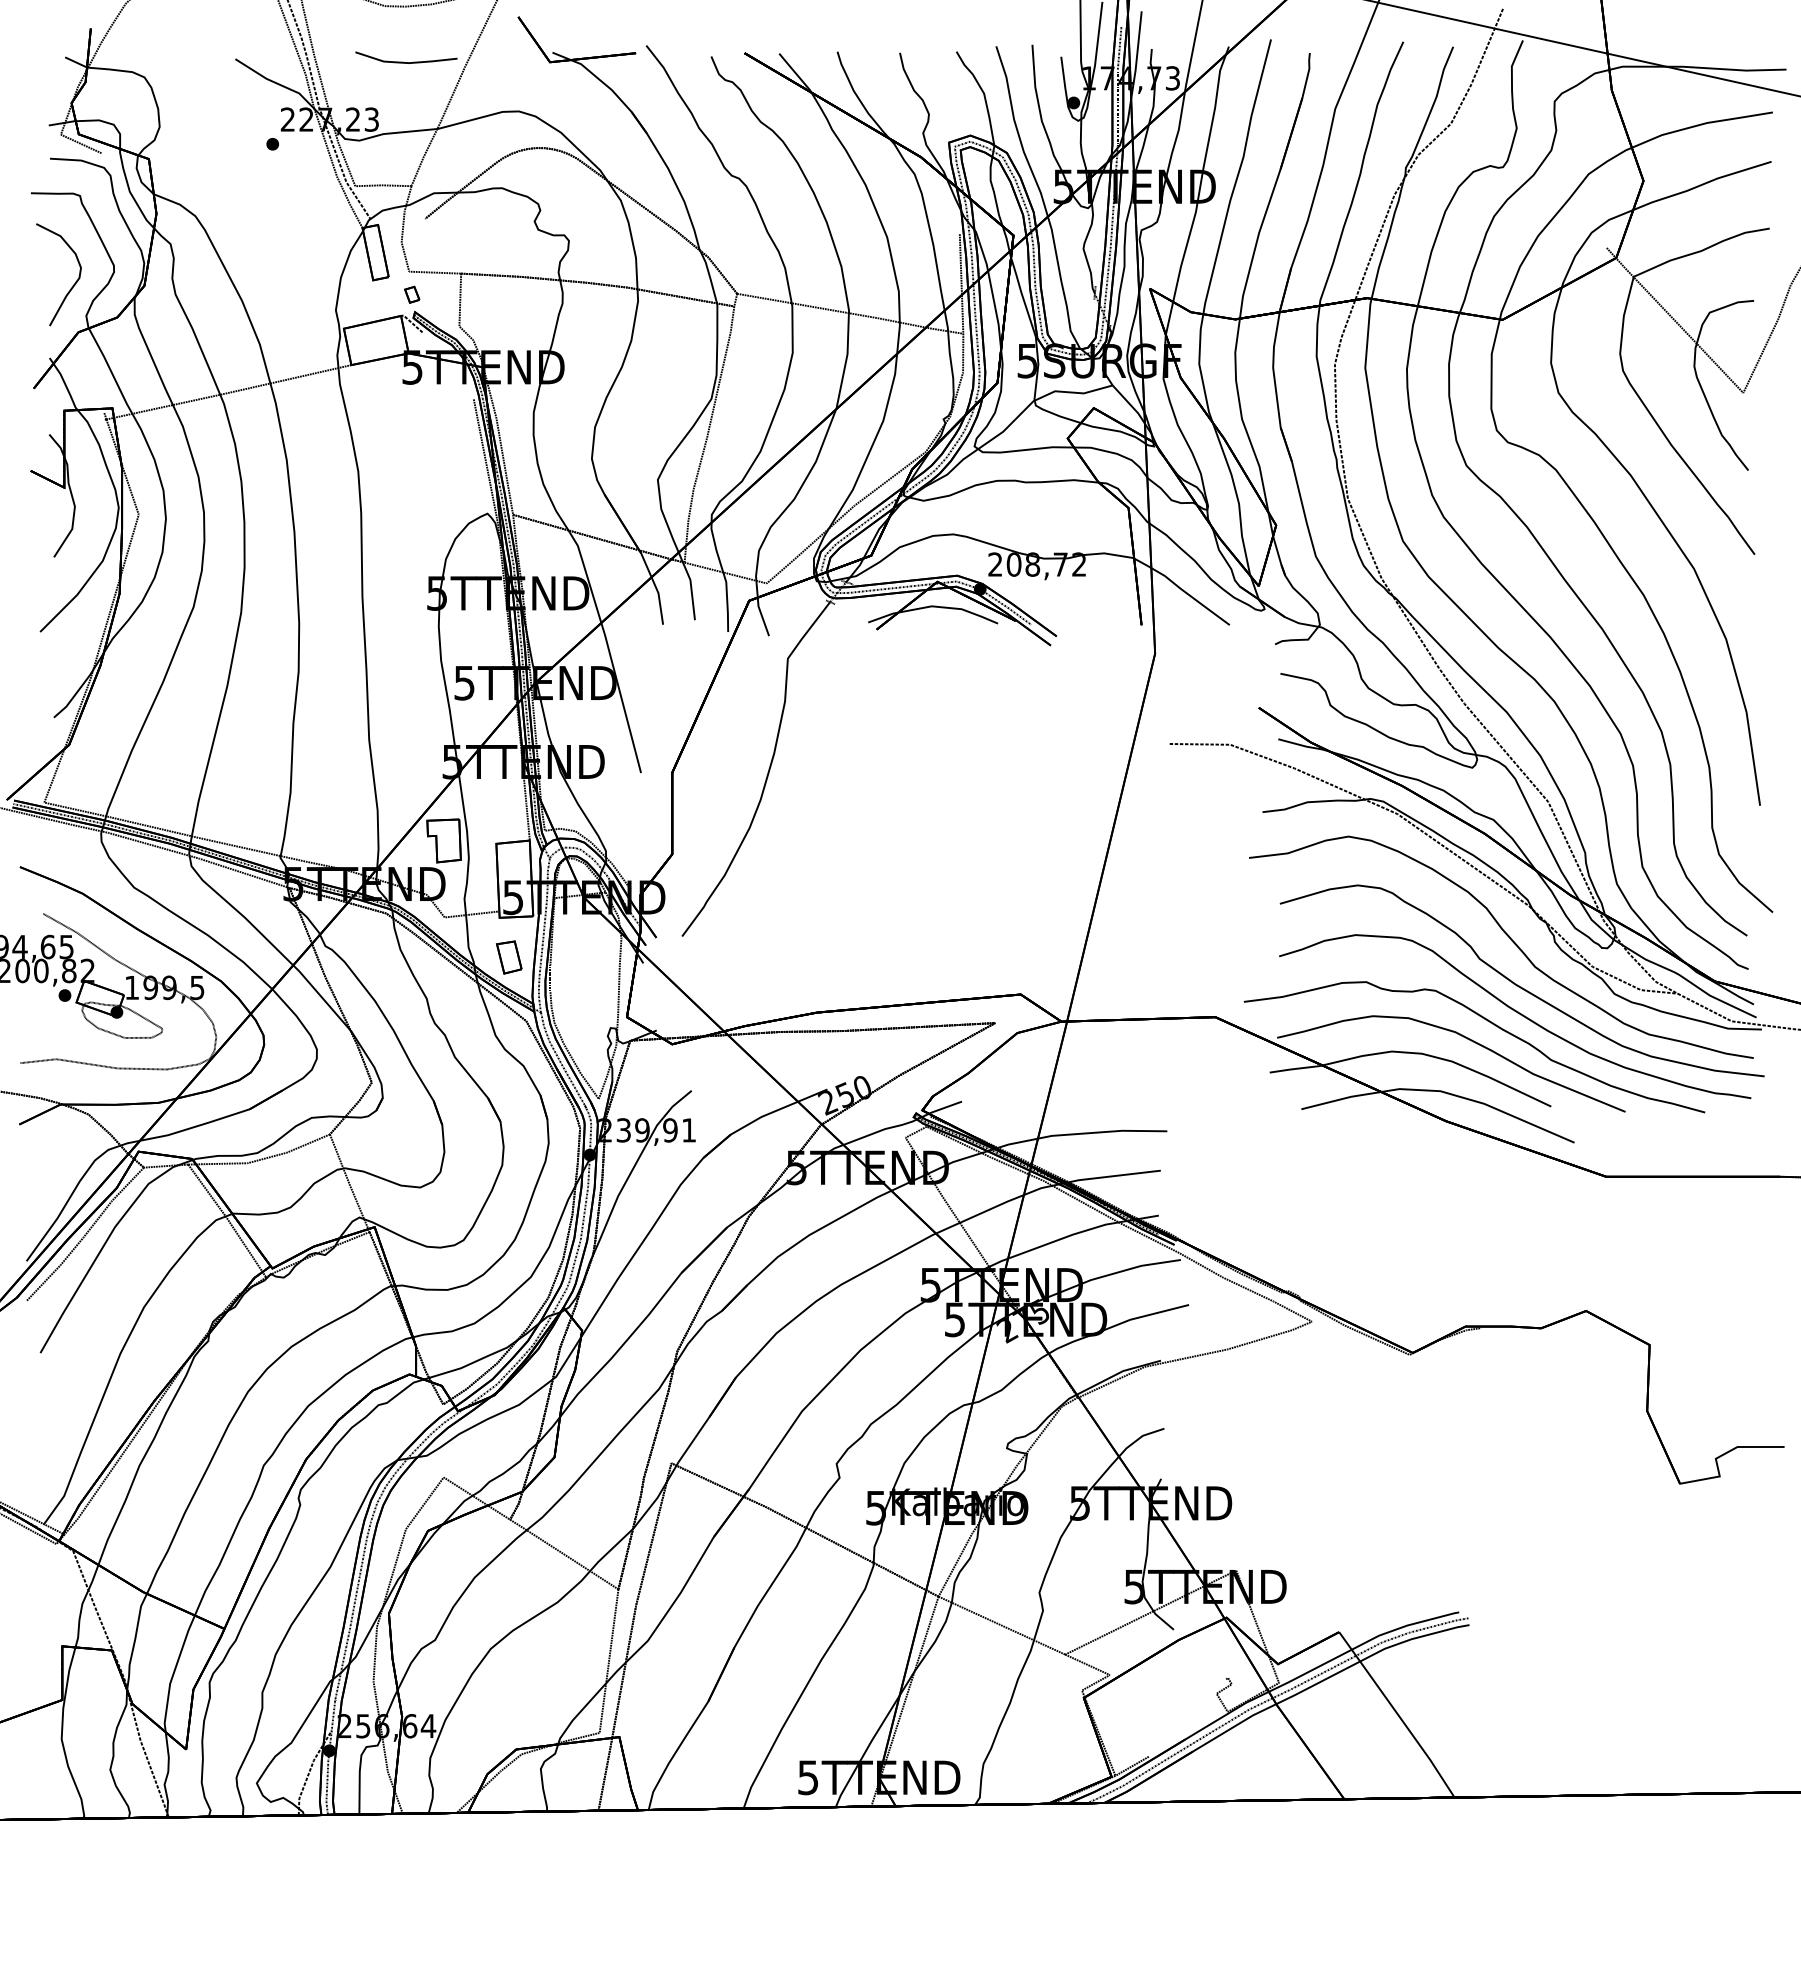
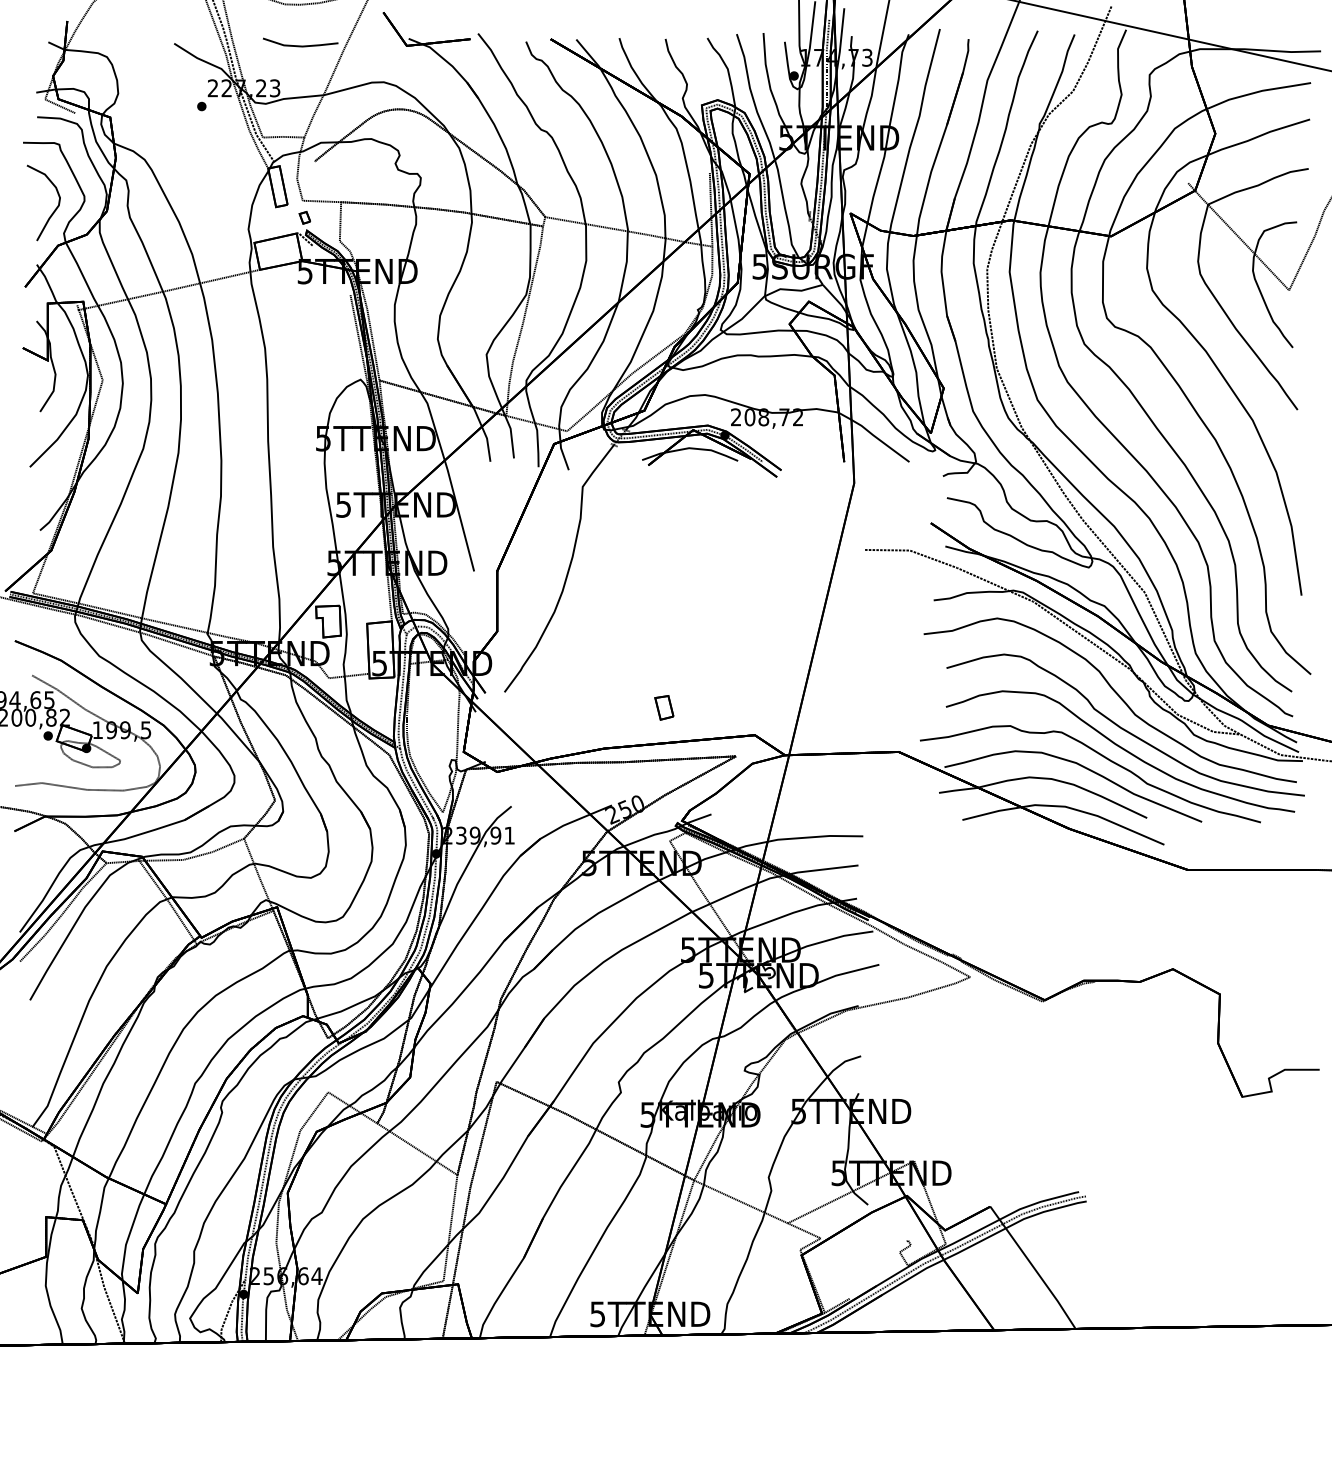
part: (509, 957) -> (664, 707), moved

